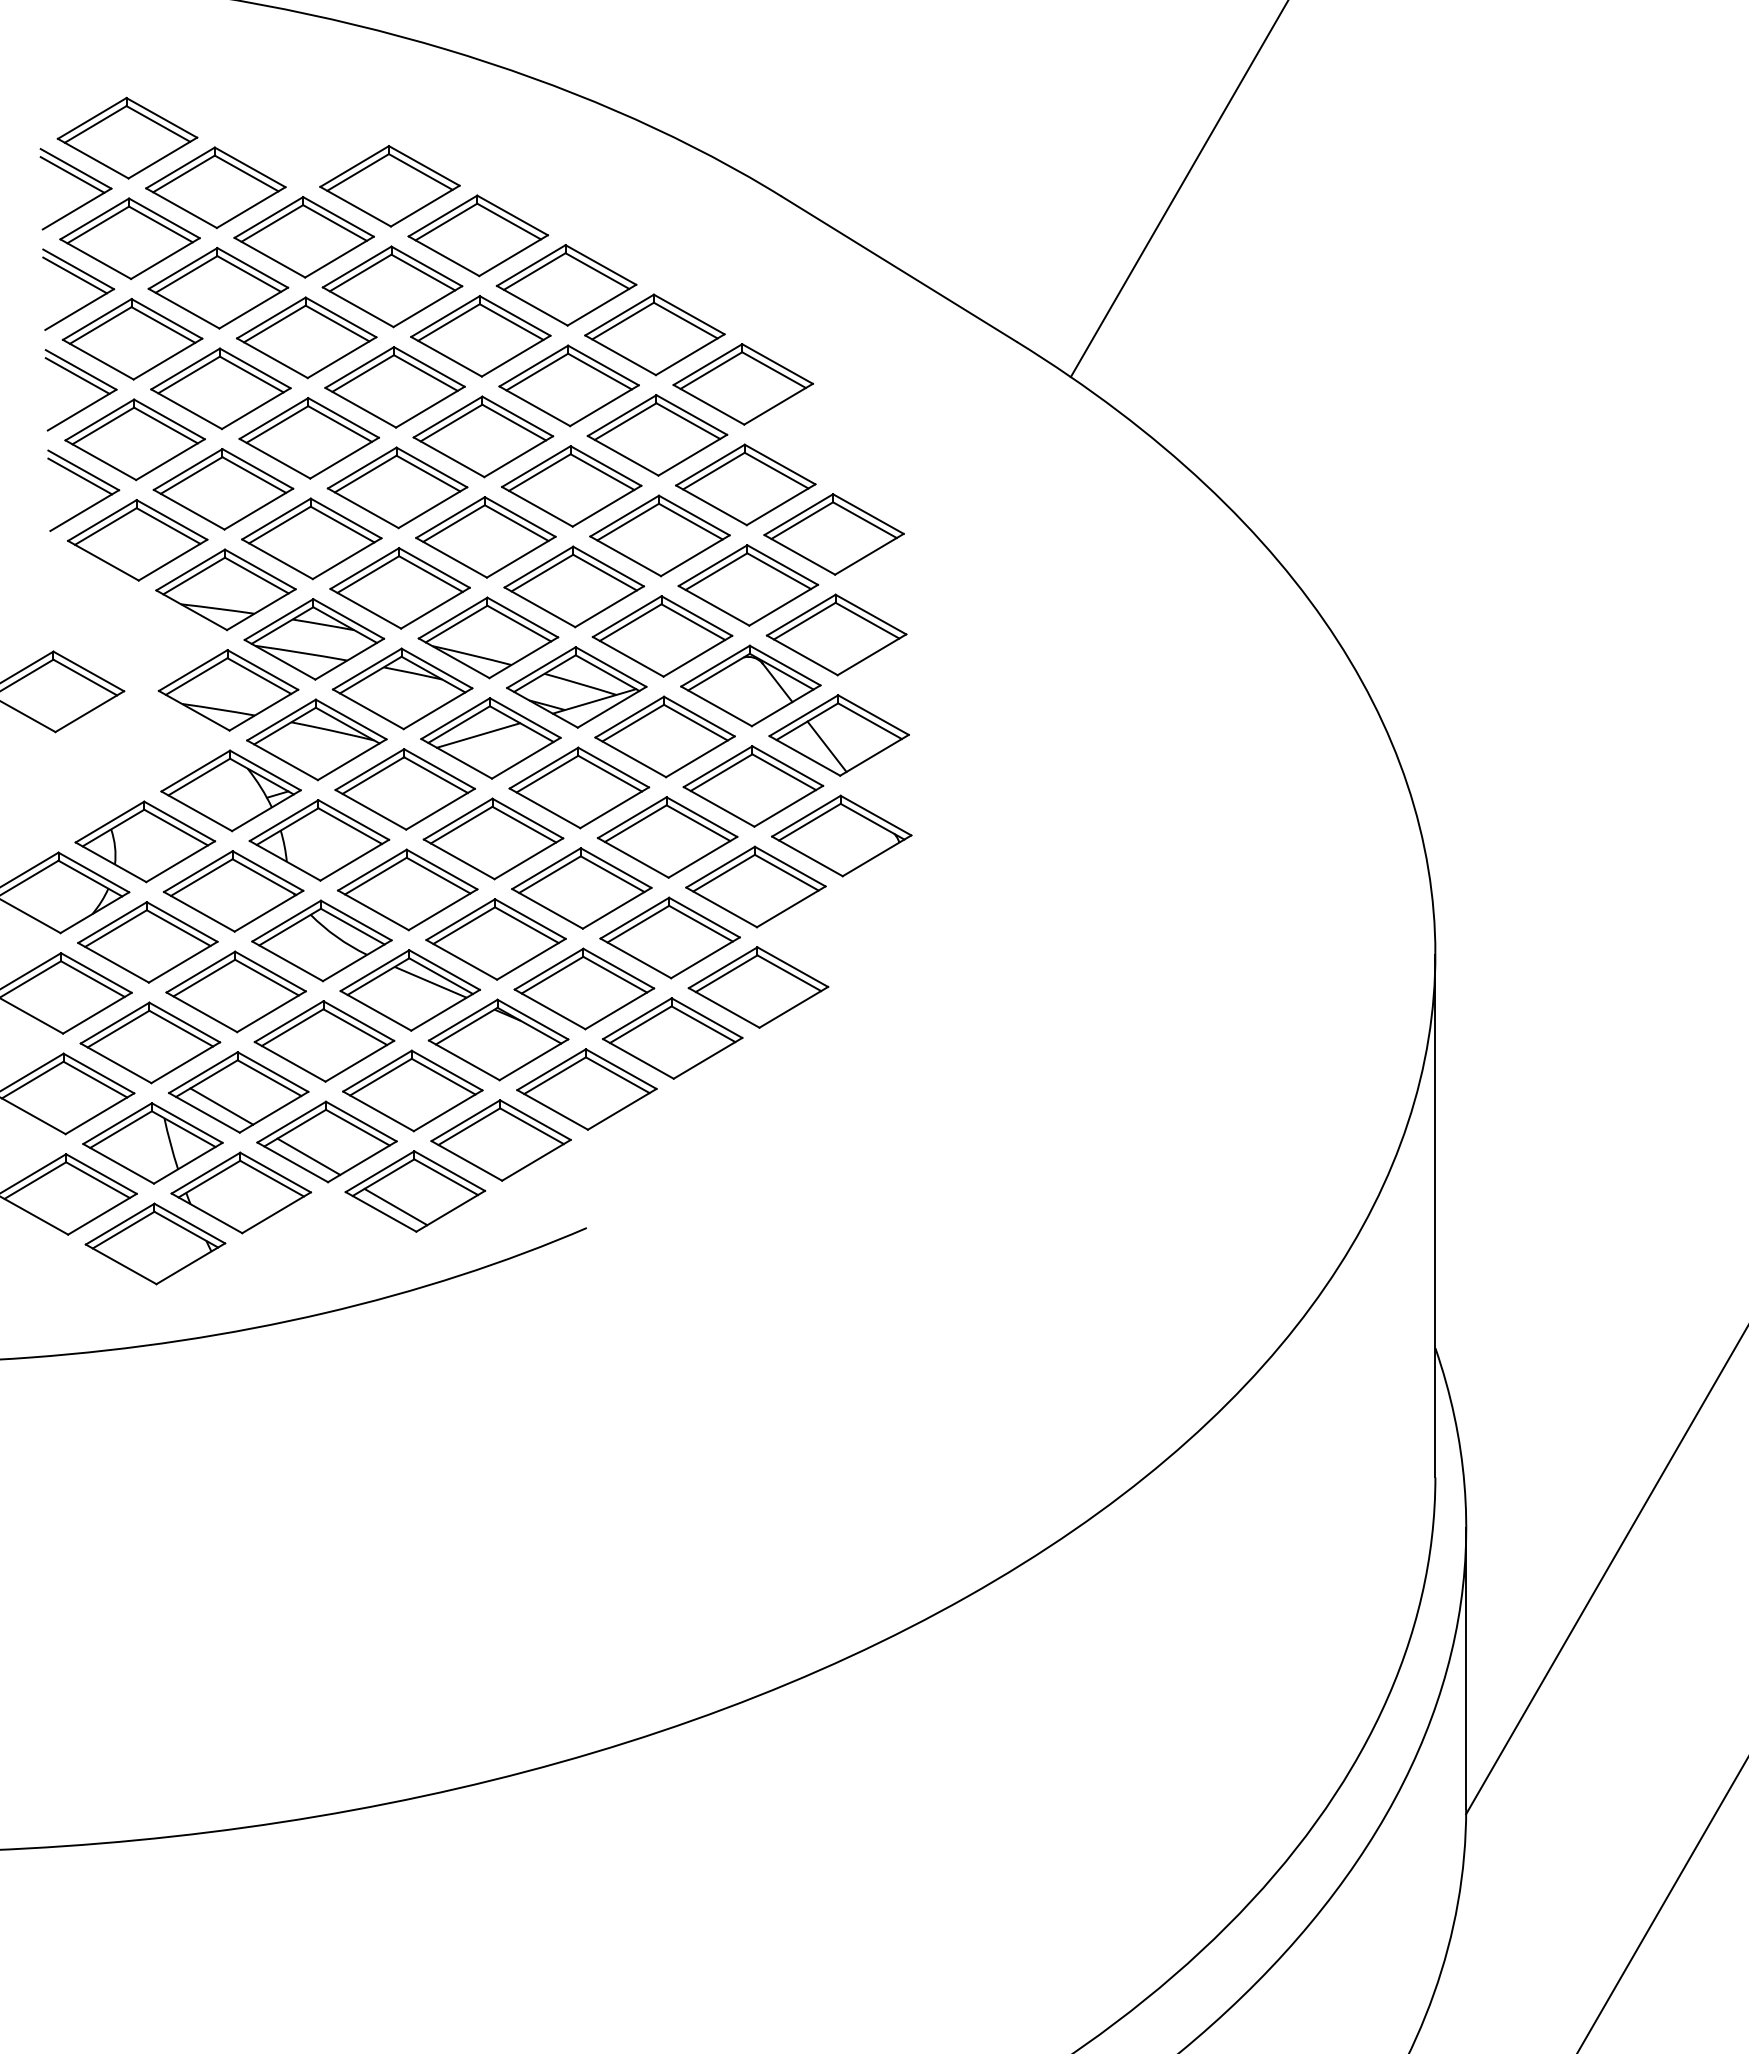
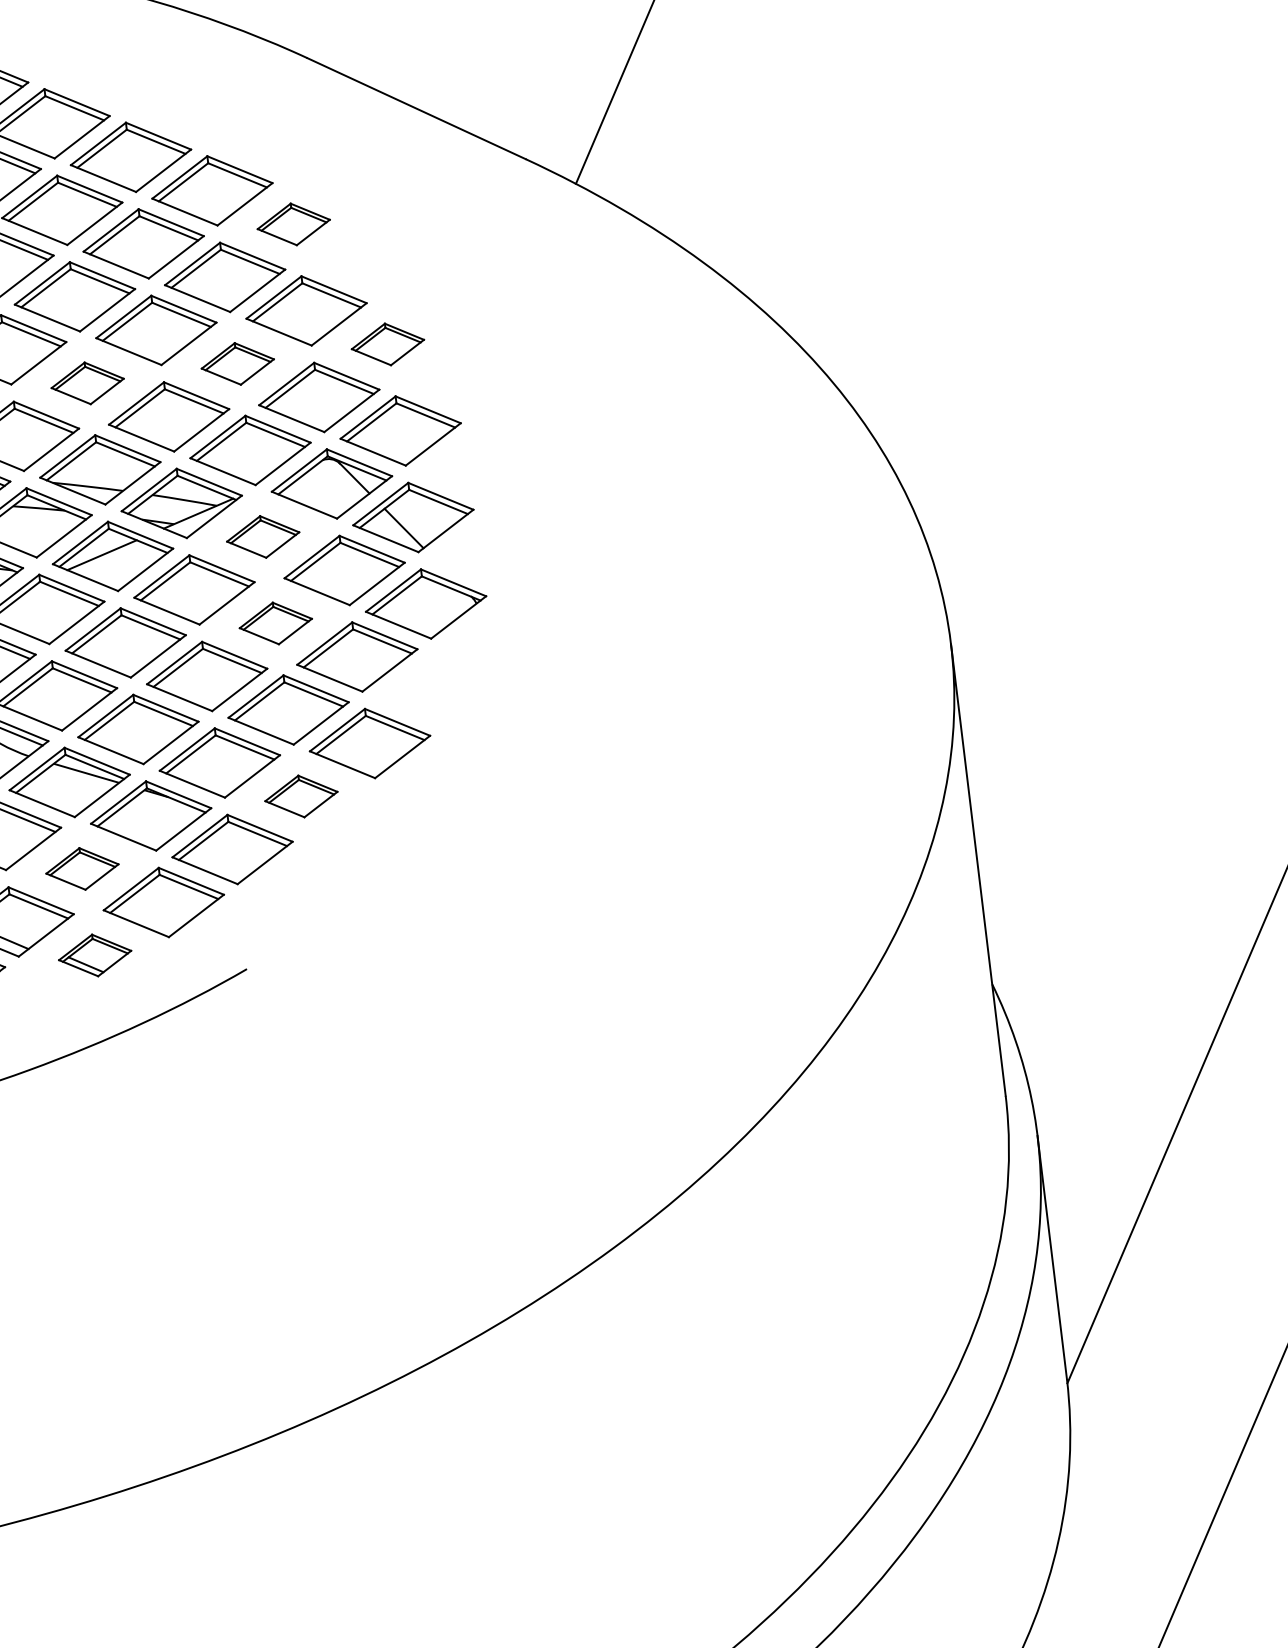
part: (742, 384) -> (293, 224), size x0.6
part: (833, 534) -> (387, 344), size x0.6
part: (659, 535) -> (237, 363), size x0.6
part: (485, 537) -> (87, 383), size x0.6
part: (664, 736) -> (262, 536), size x0.6
part: (667, 837) -> (275, 623), size x0.6
part: (672, 1038) -> (301, 796), size x0.6
part: (412, 1090) -> (82, 868), size x0.6
part: (415, 1191) -> (95, 955), size x0.6

